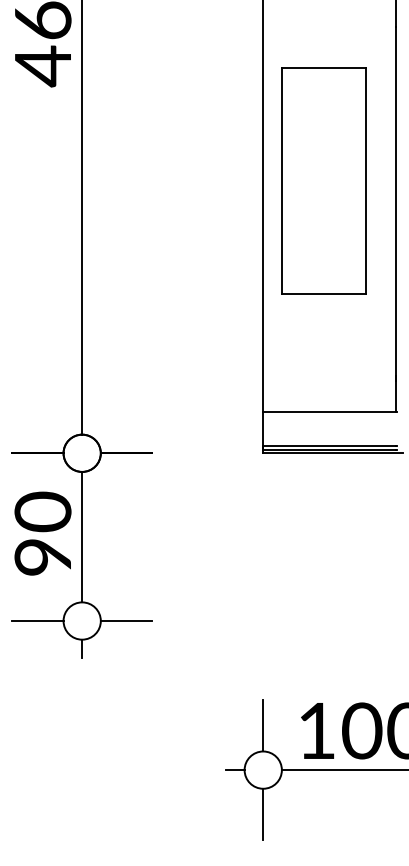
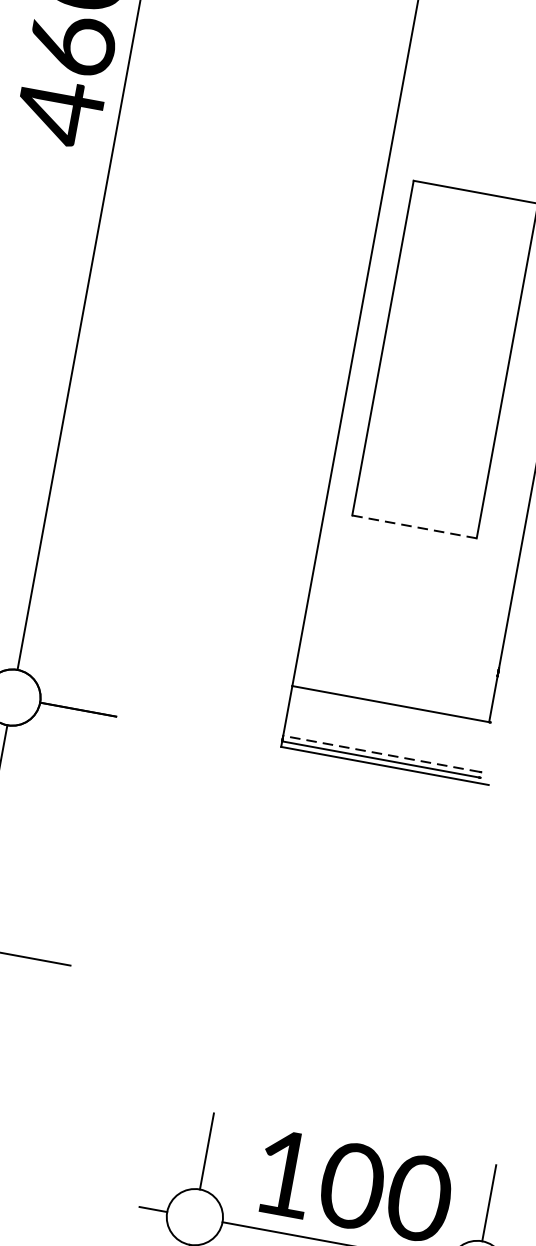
line: (323, 293) -> (414, 526), solid -> dashed
line: (329, 445) -> (381, 753), solid -> dashed

